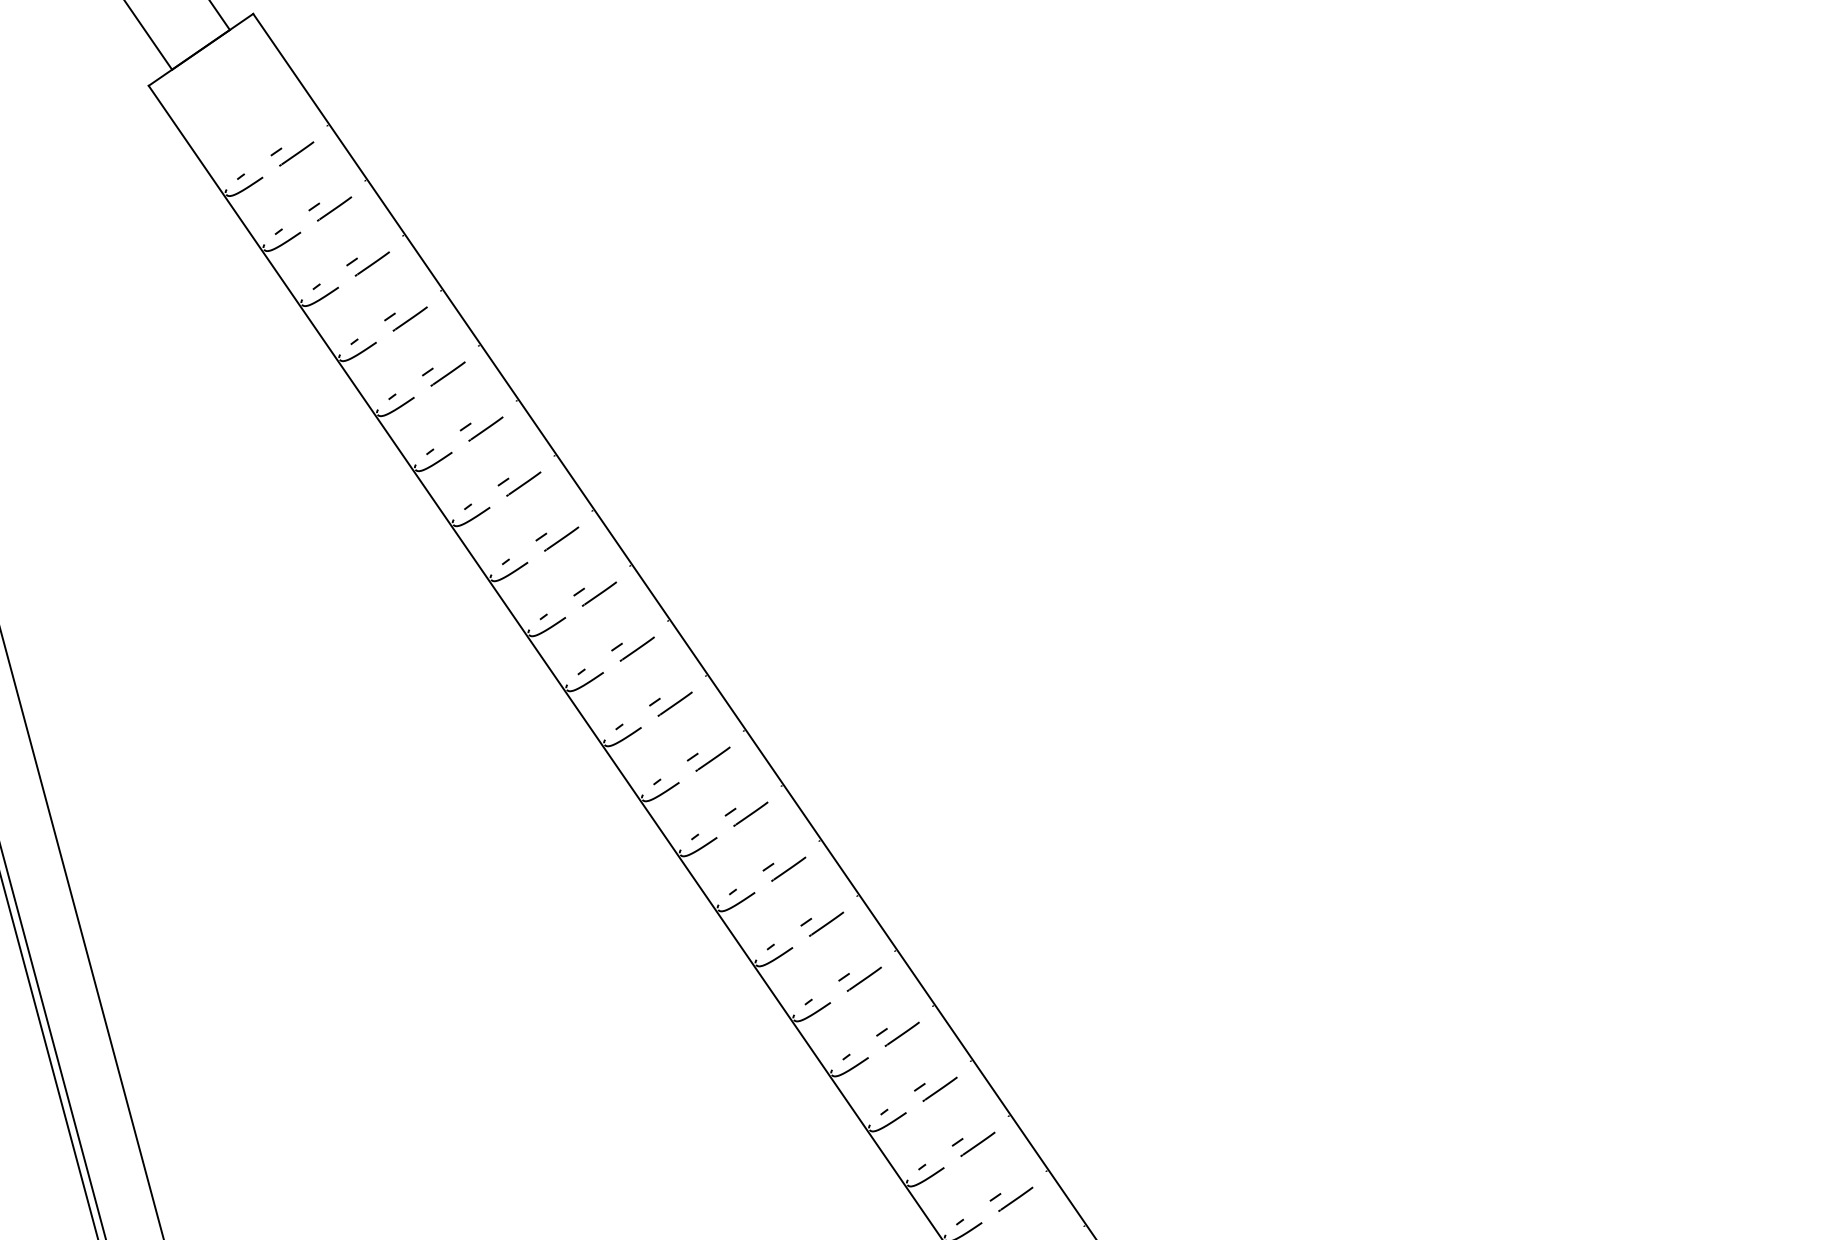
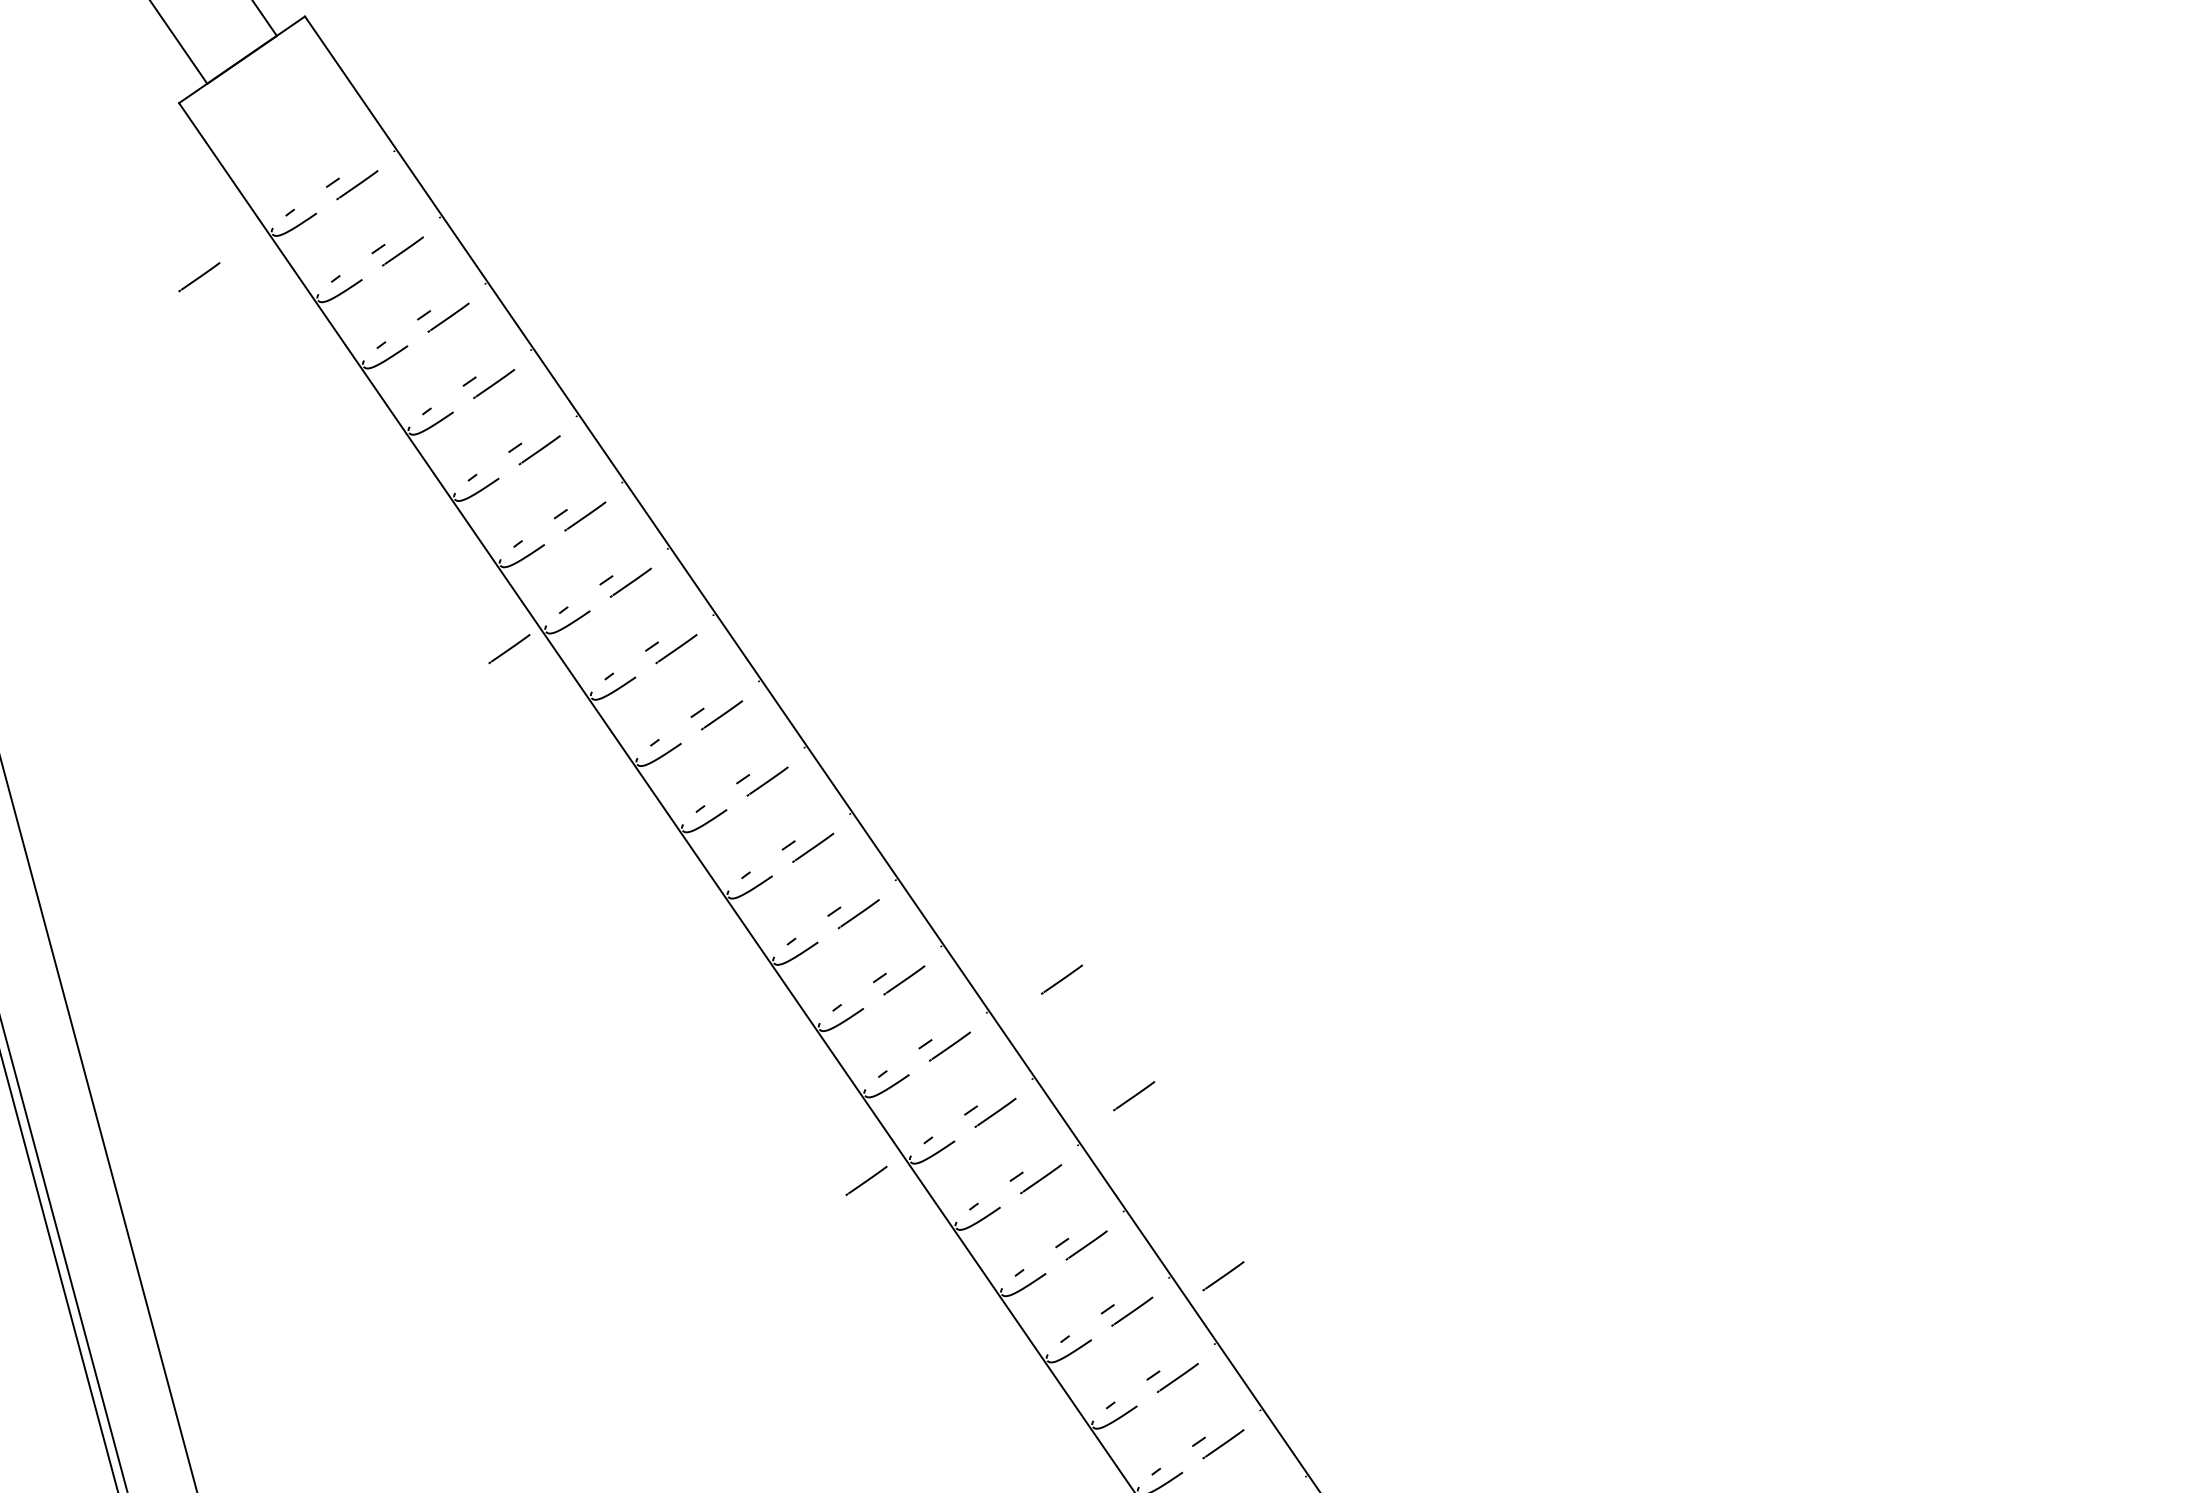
line: (165, 230) -> (199, 277), added
line: (423, 539) -> (509, 649), added
line: (881, 813) -> (1061, 979), added
line: (941, 910) -> (1134, 1096), added
line: (719, 980) -> (866, 1180), added
line: (1015, 1060) -> (1223, 1276), added

